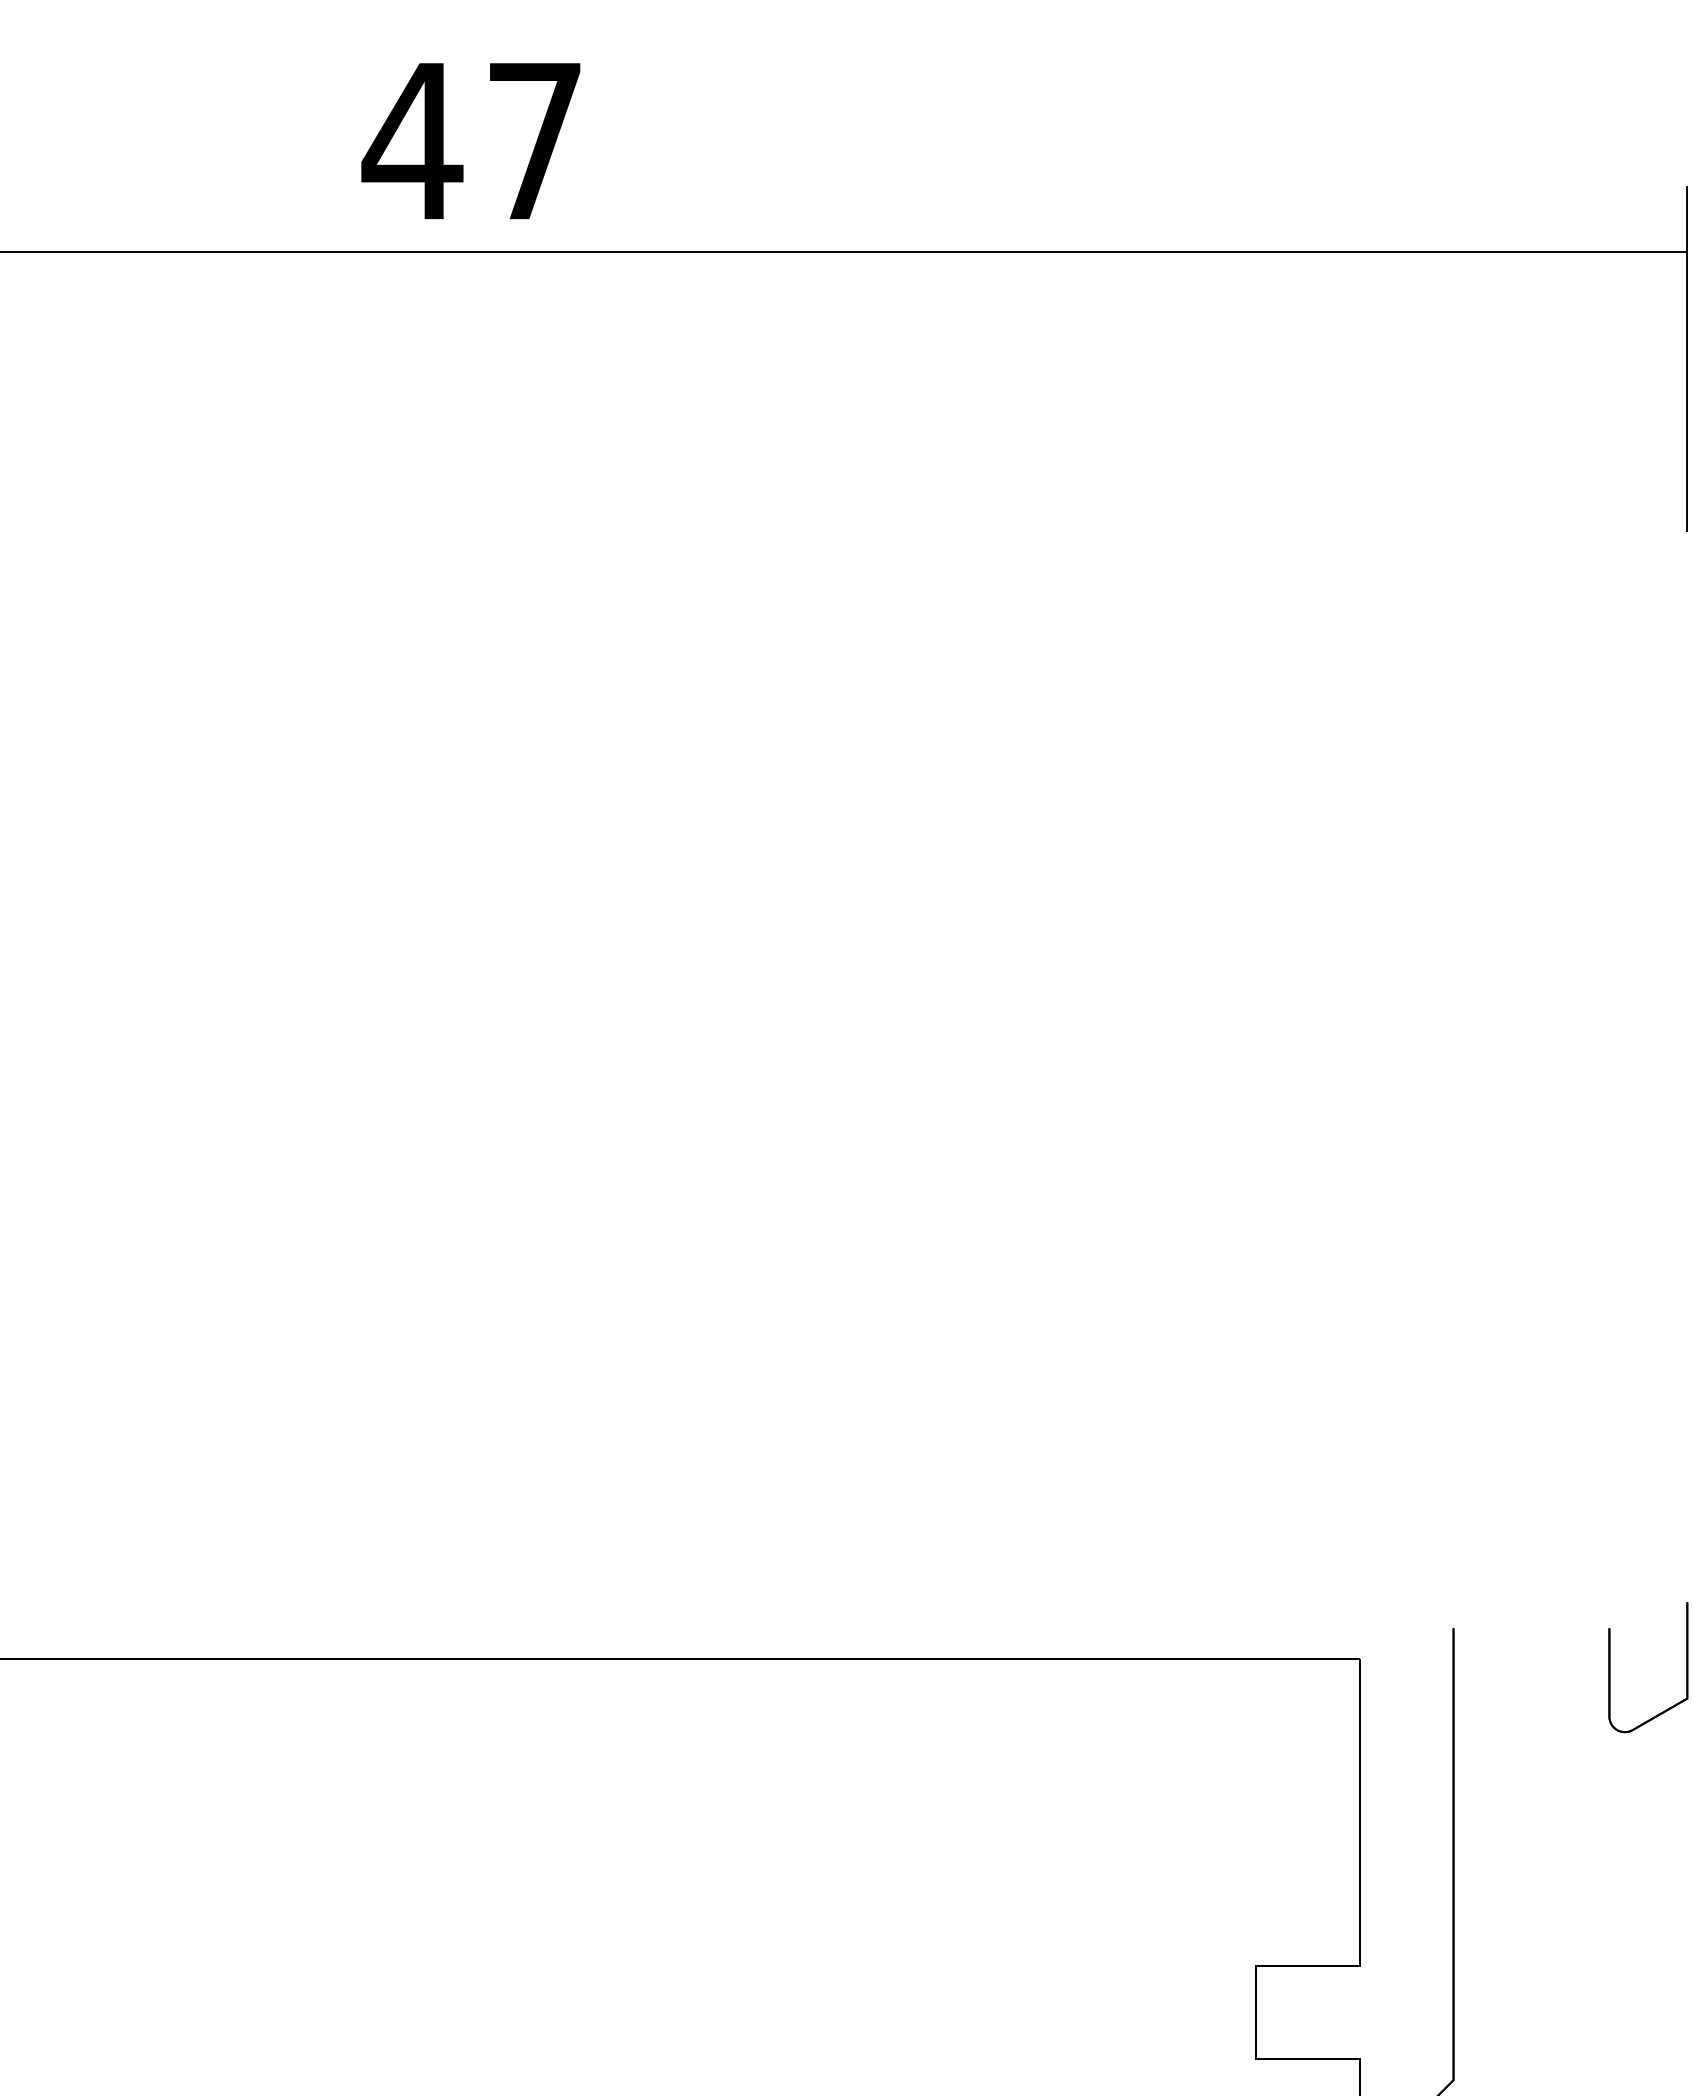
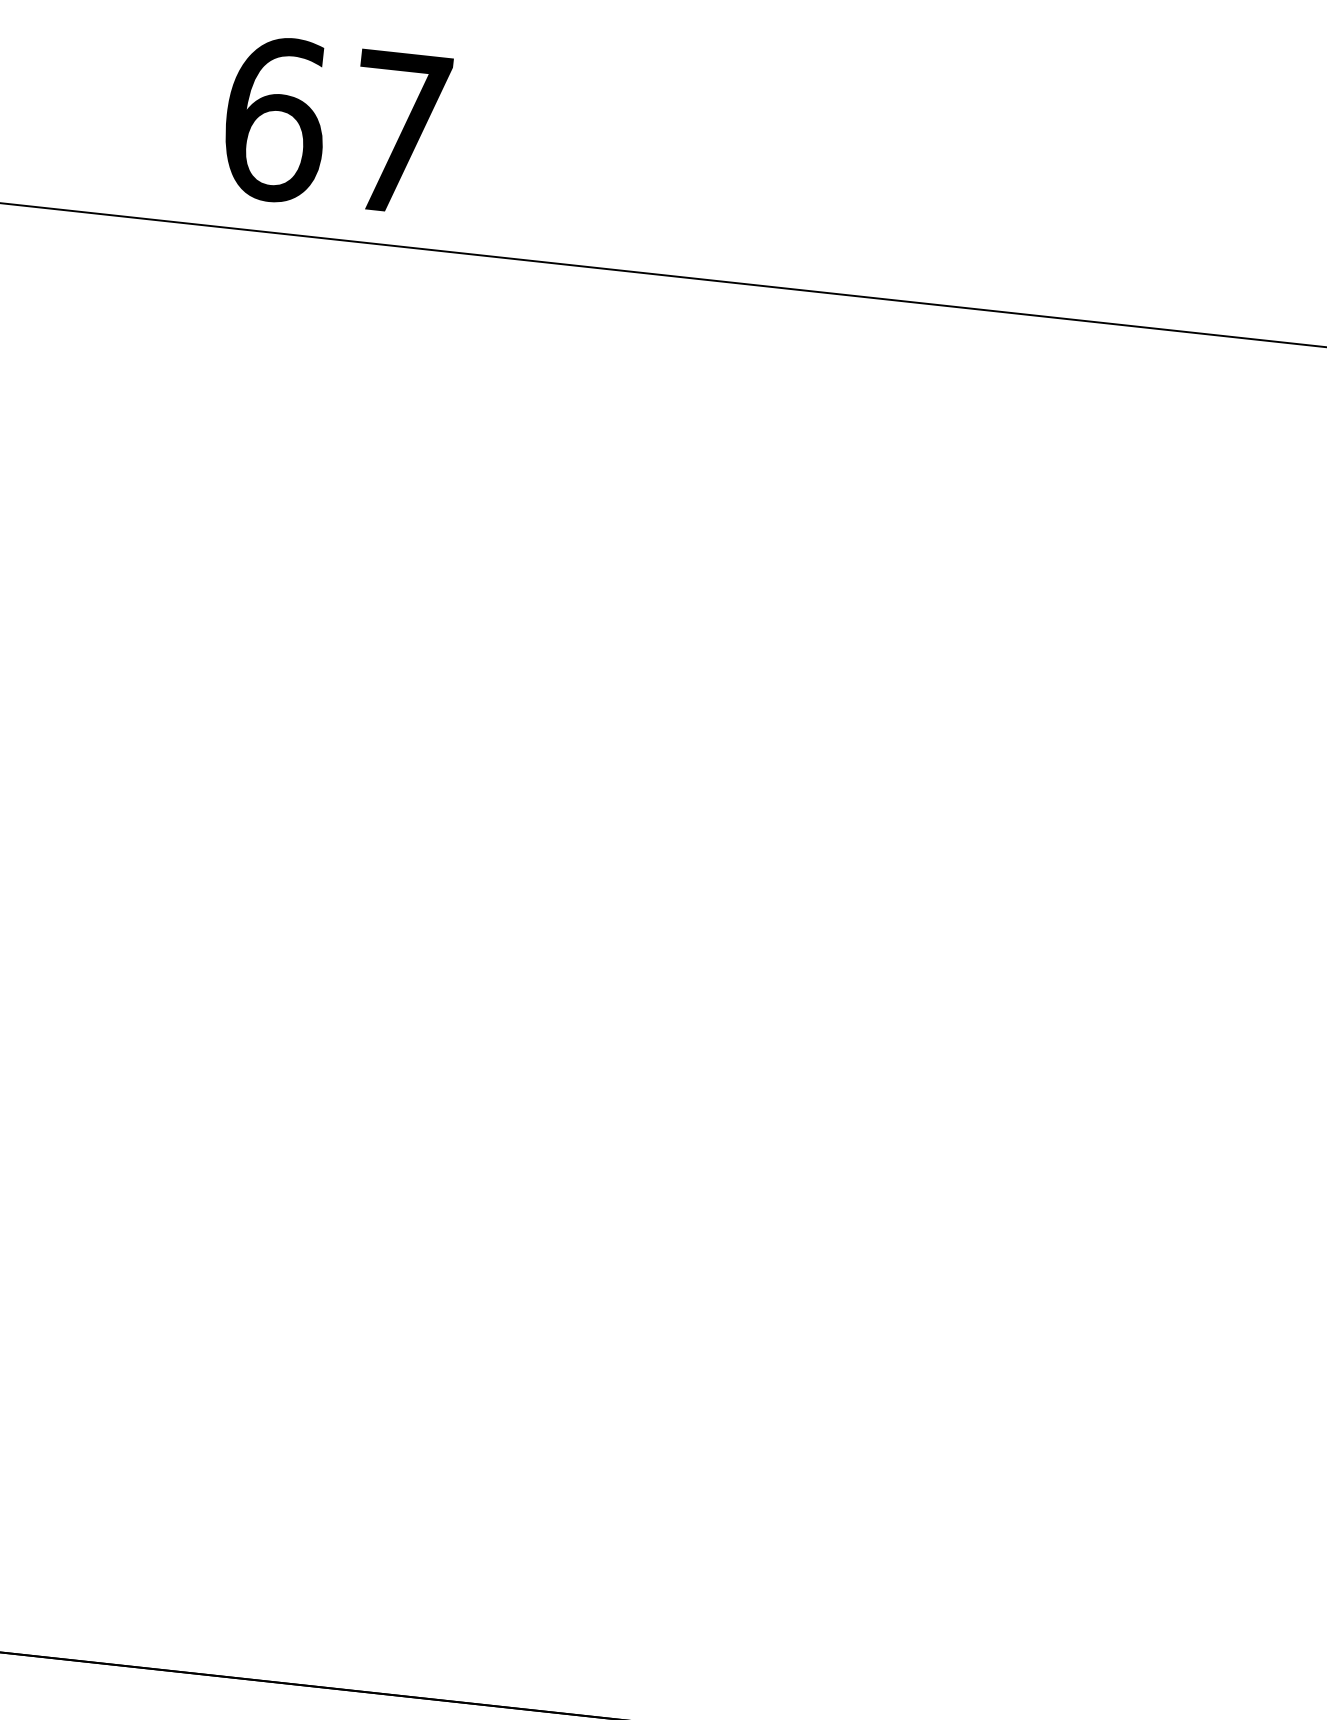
text: (412, 141) -> (274, 119), 47 -> 67

